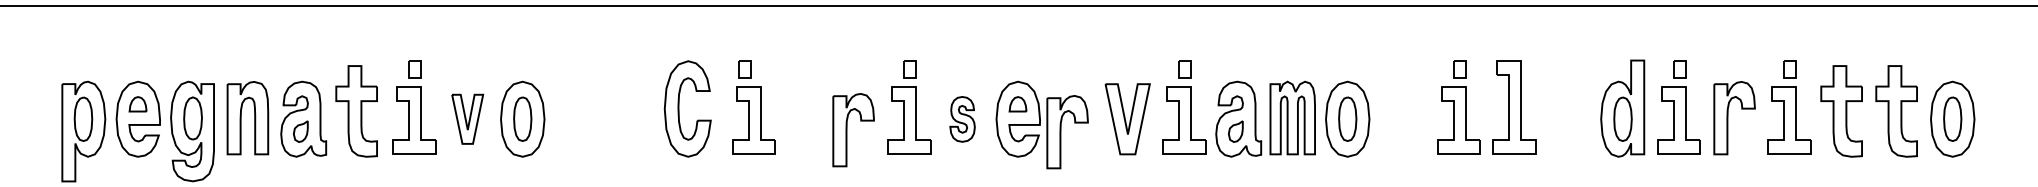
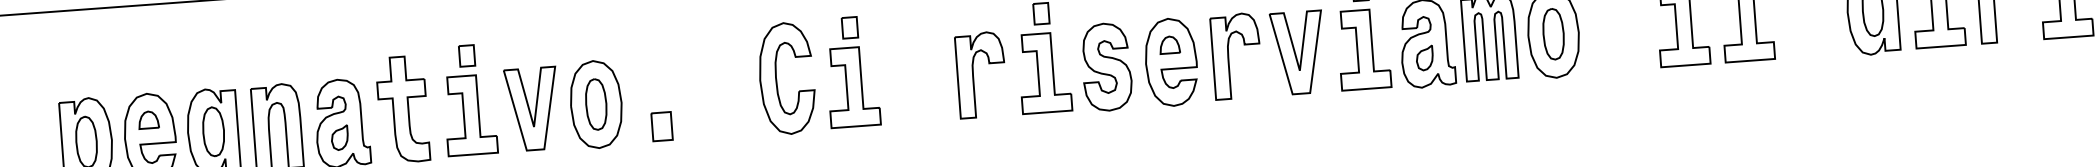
part: (467, 119) -> (532, 109), size x1.43
part: (962, 119) -> (1106, 67), size x1.67
part: (753, 120) -> (852, 87), moved
part: (853, 130) -> (981, 75), moved
part: (1067, 132) -> (1236, 56), moved
part: (577, 141) -> (661, 125), added

